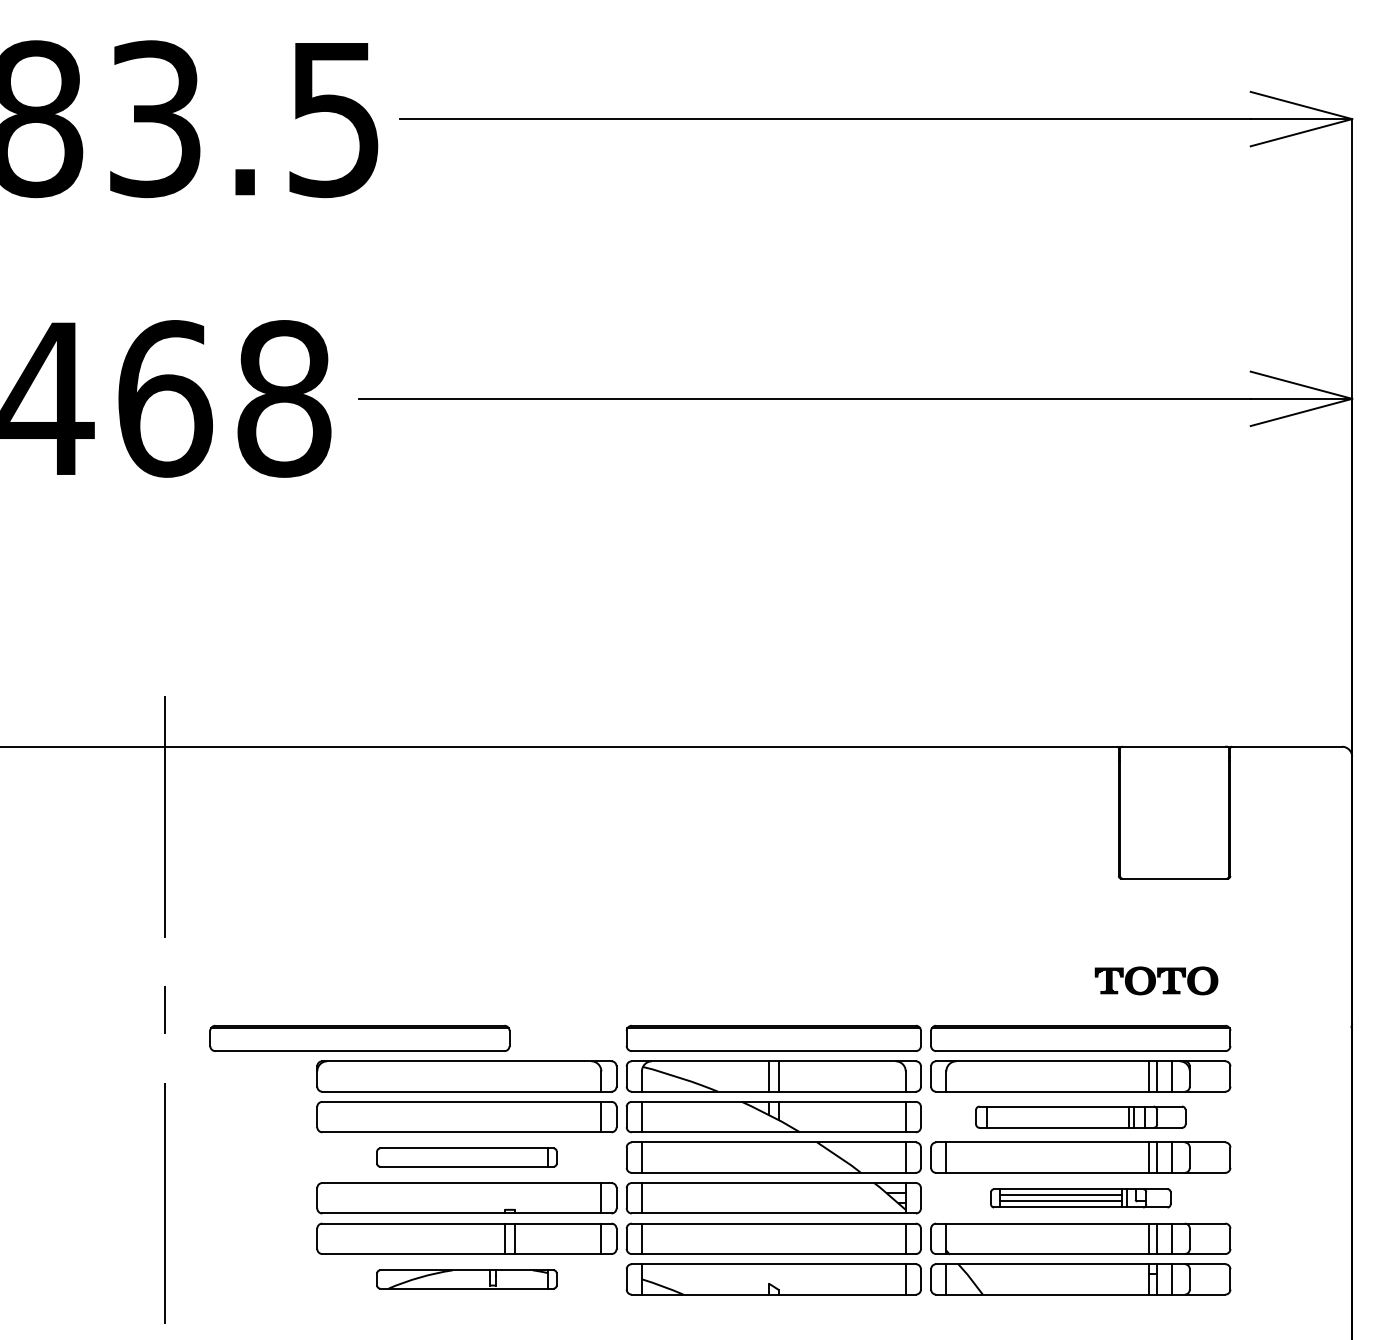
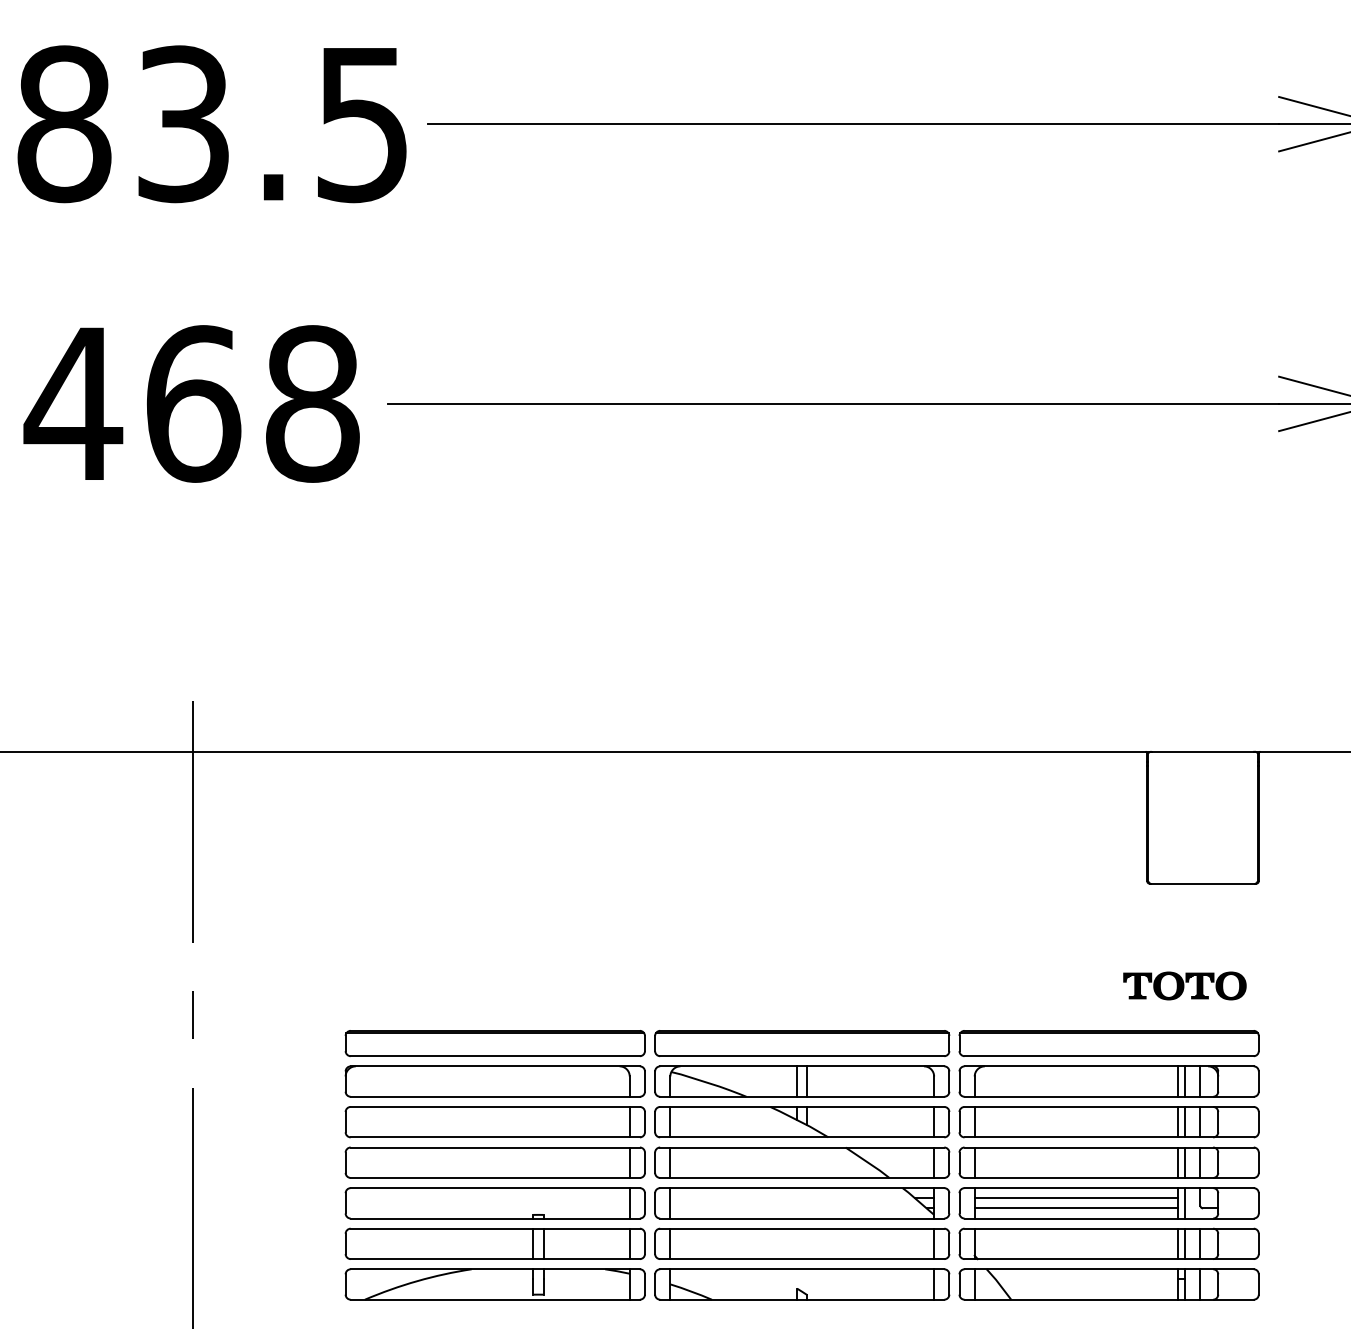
part: (359, 1037) -> (494, 1042), moved
part: (1080, 1117) -> (1108, 1122), size x1.43
part: (466, 1157) -> (494, 1162), size x1.67
part: (1080, 1198) -> (1108, 1203), size x1.67
part: (466, 1279) -> (494, 1284), size x1.67

